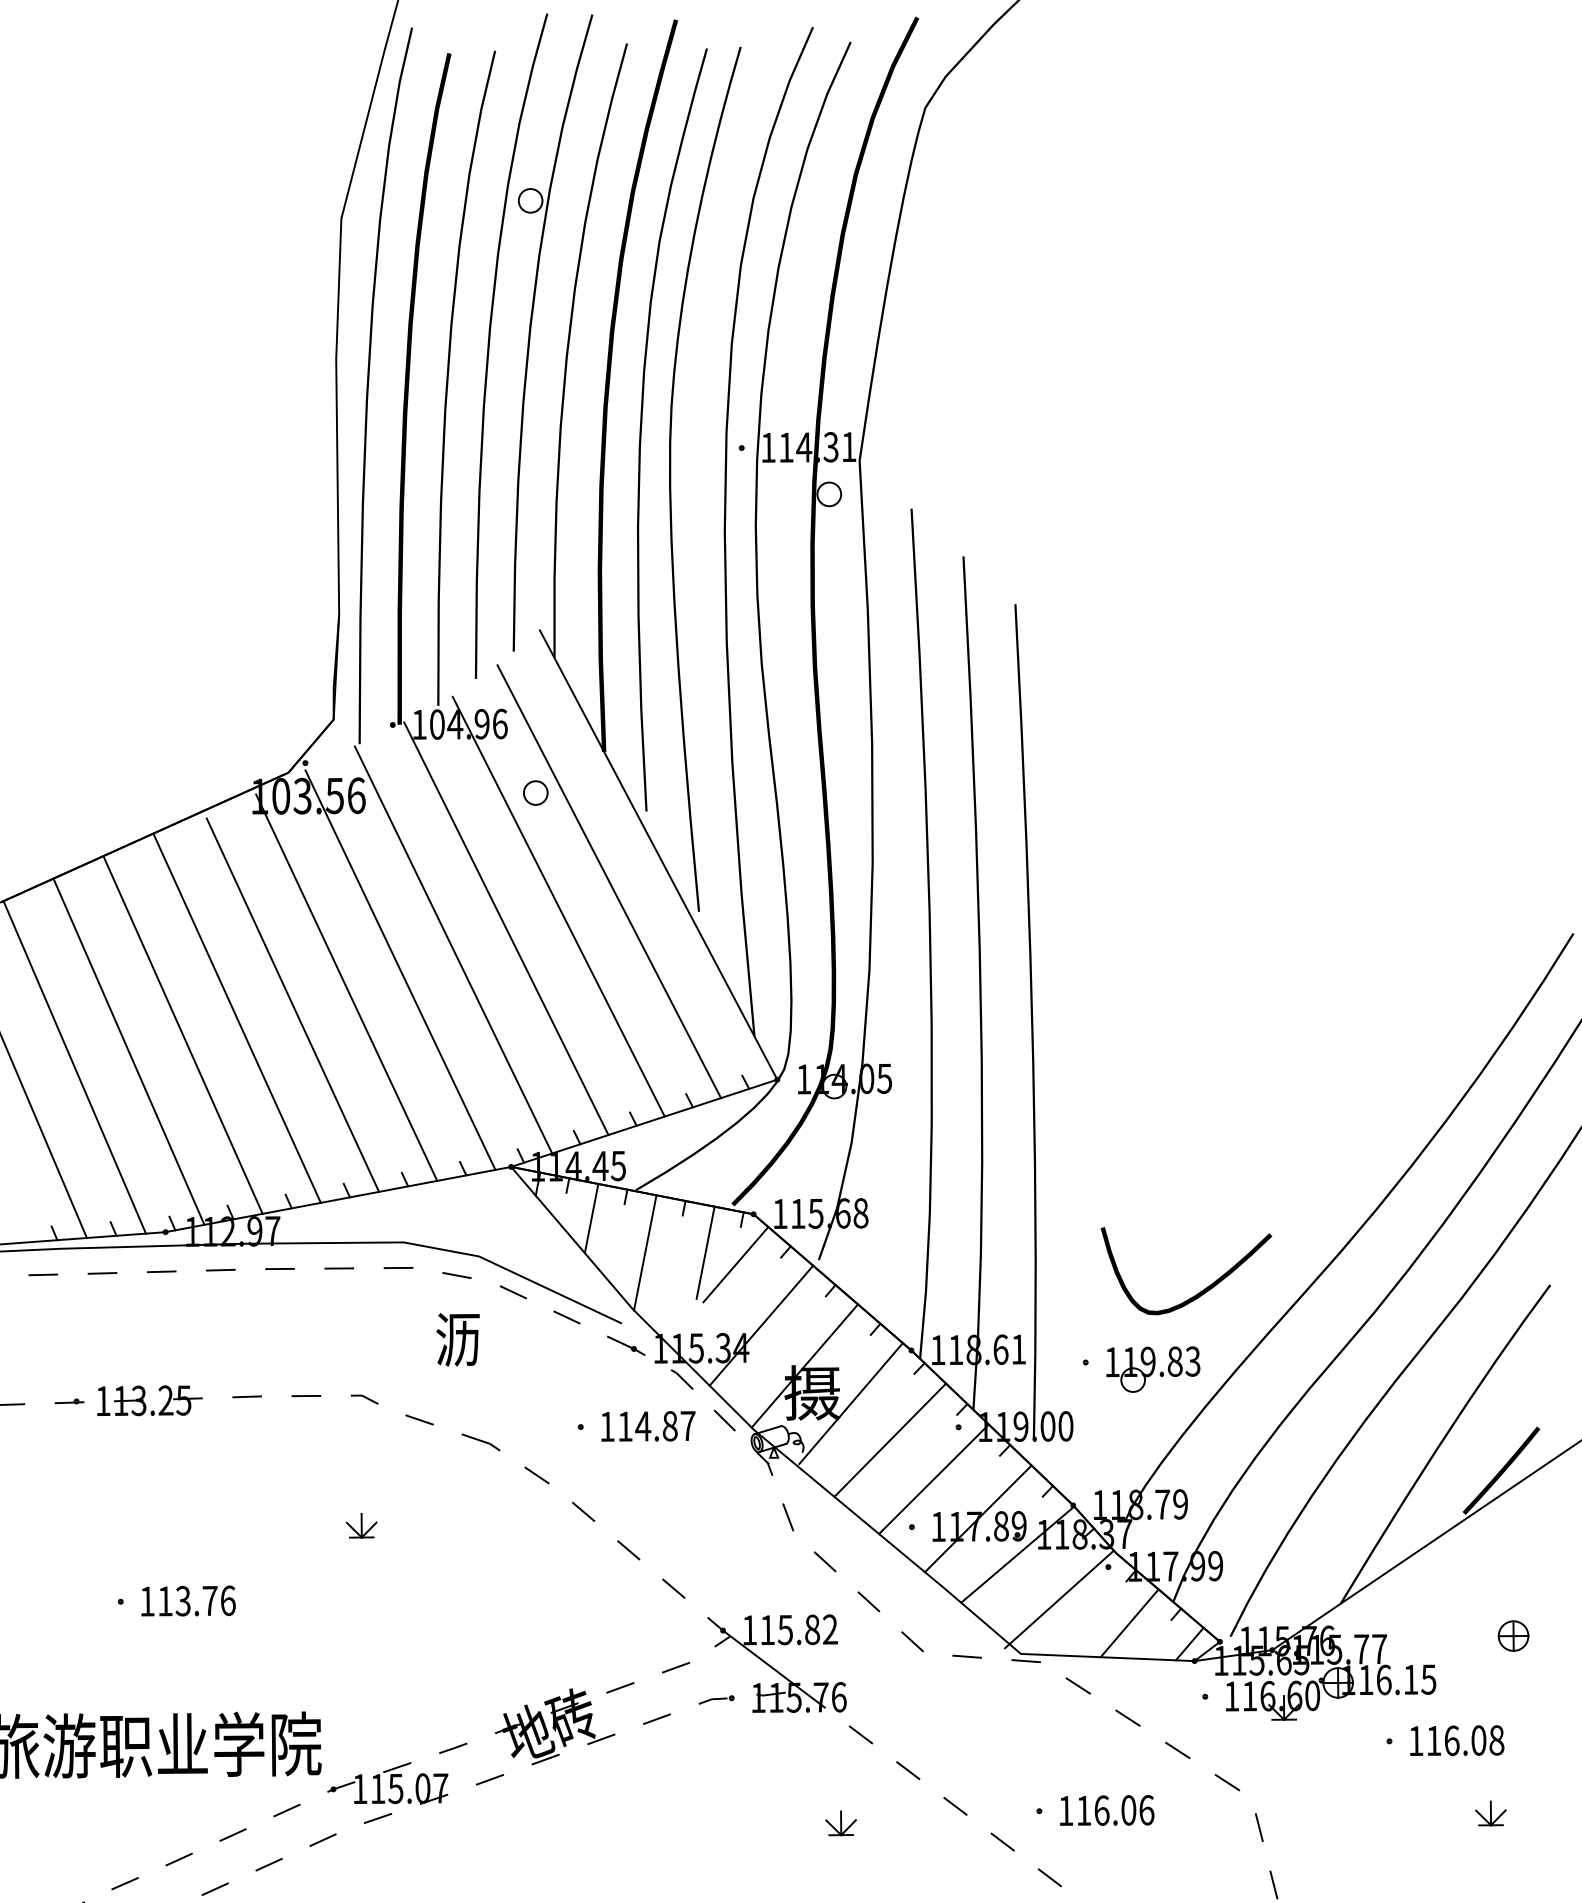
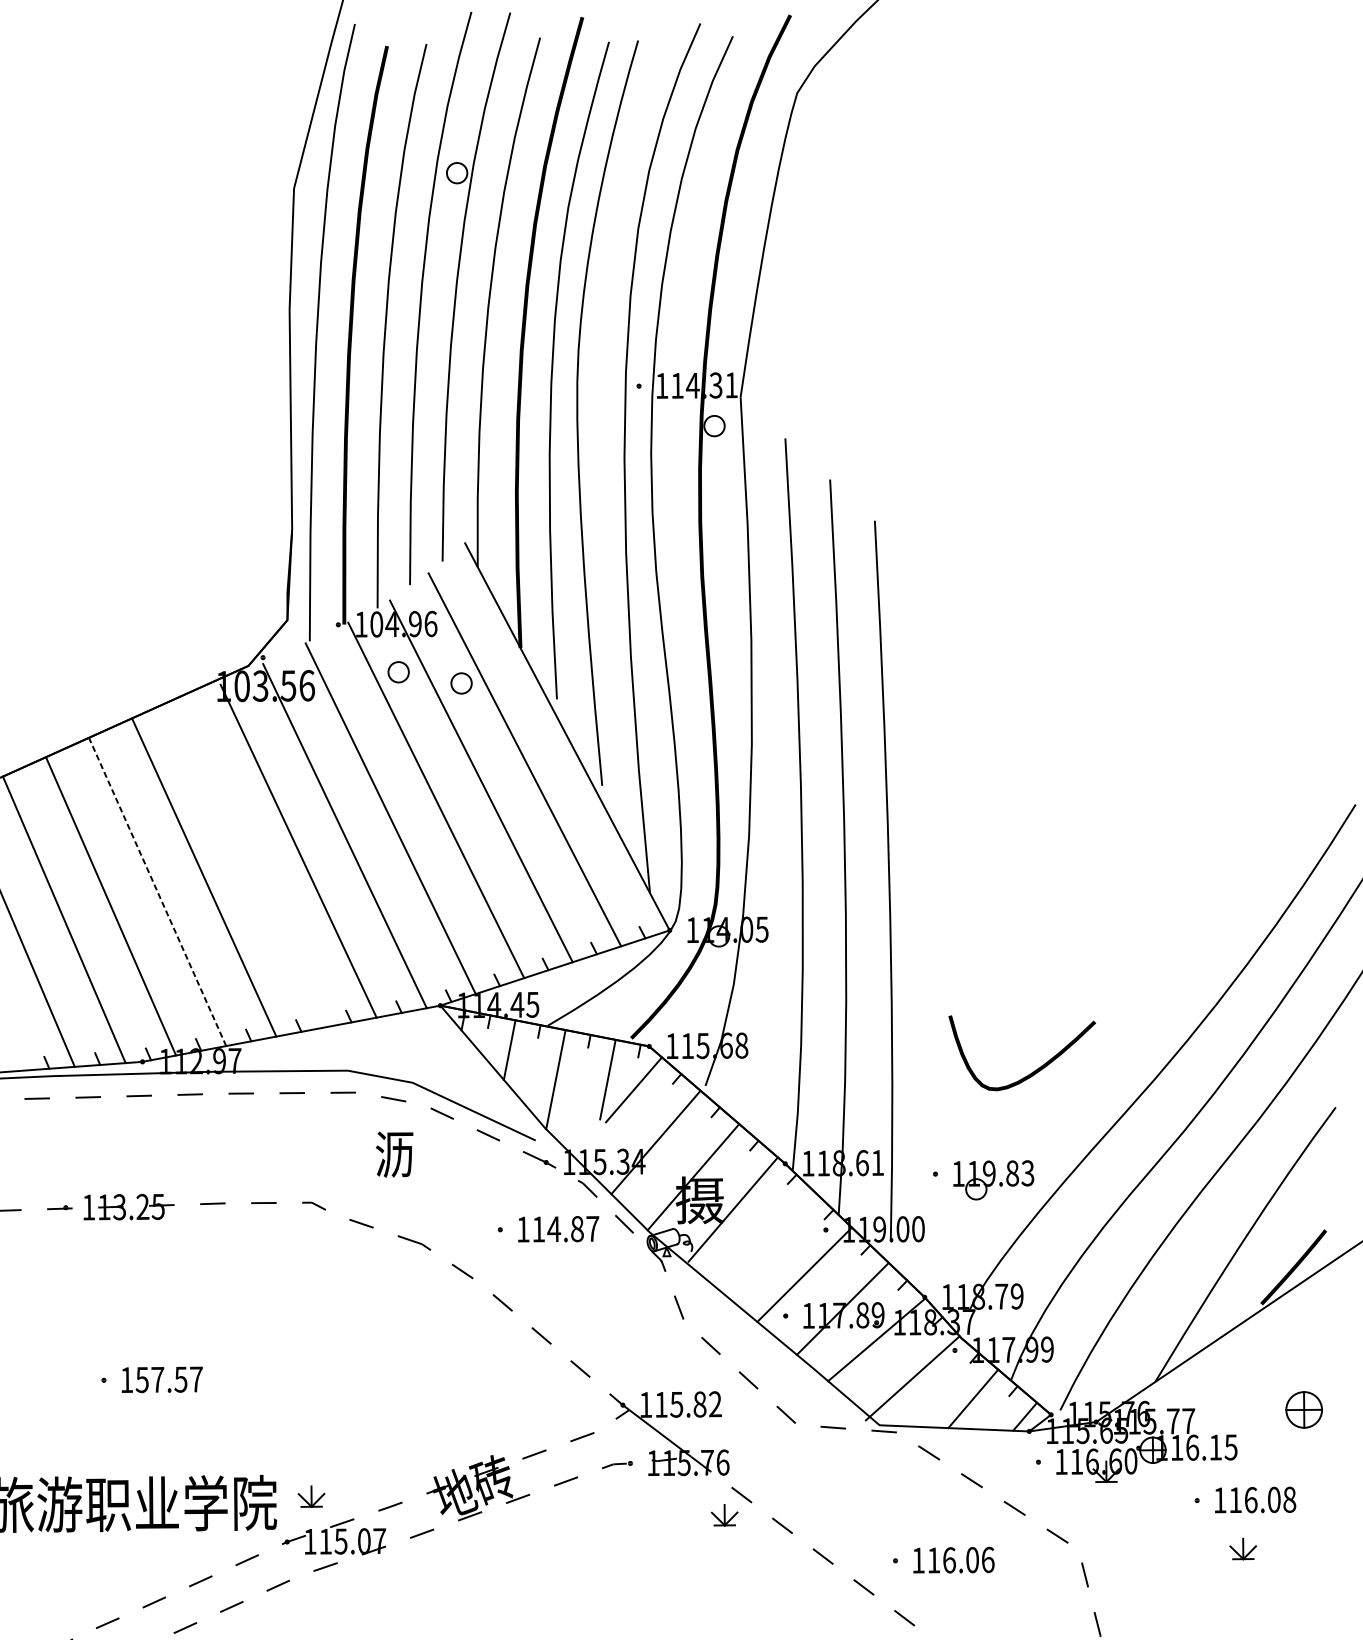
part: (462, 779) -> (398, 671), added
line: (292, 1004) -> (251, 865), removed
line: (183, 1034) -> (158, 891), solid -> dashed
curve: (1198, 1292) -> (1032, 1071), moved
line: (890, 1439) -> (767, 1240), removed
part: (361, 1525) -> (311, 1496), moved
text: (196, 1600) -> (169, 1379), 113.76 -> 157.57
part: (1513, 1635) -> (1304, 1409), size x1.4
part: (1490, 1813) -> (1242, 1548), moved
part: (840, 1823) -> (724, 1515), moved

